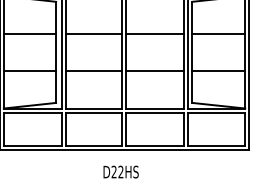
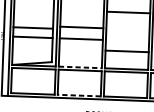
line: (29, 33) -> (32, 27), moved
line: (93, 33) -> (81, 27), moved
line: (154, 71) -> (126, 51), moved
line: (94, 108) -> (80, 67), solid -> dashed
line: (93, 145) -> (78, 95), solid -> dashed

